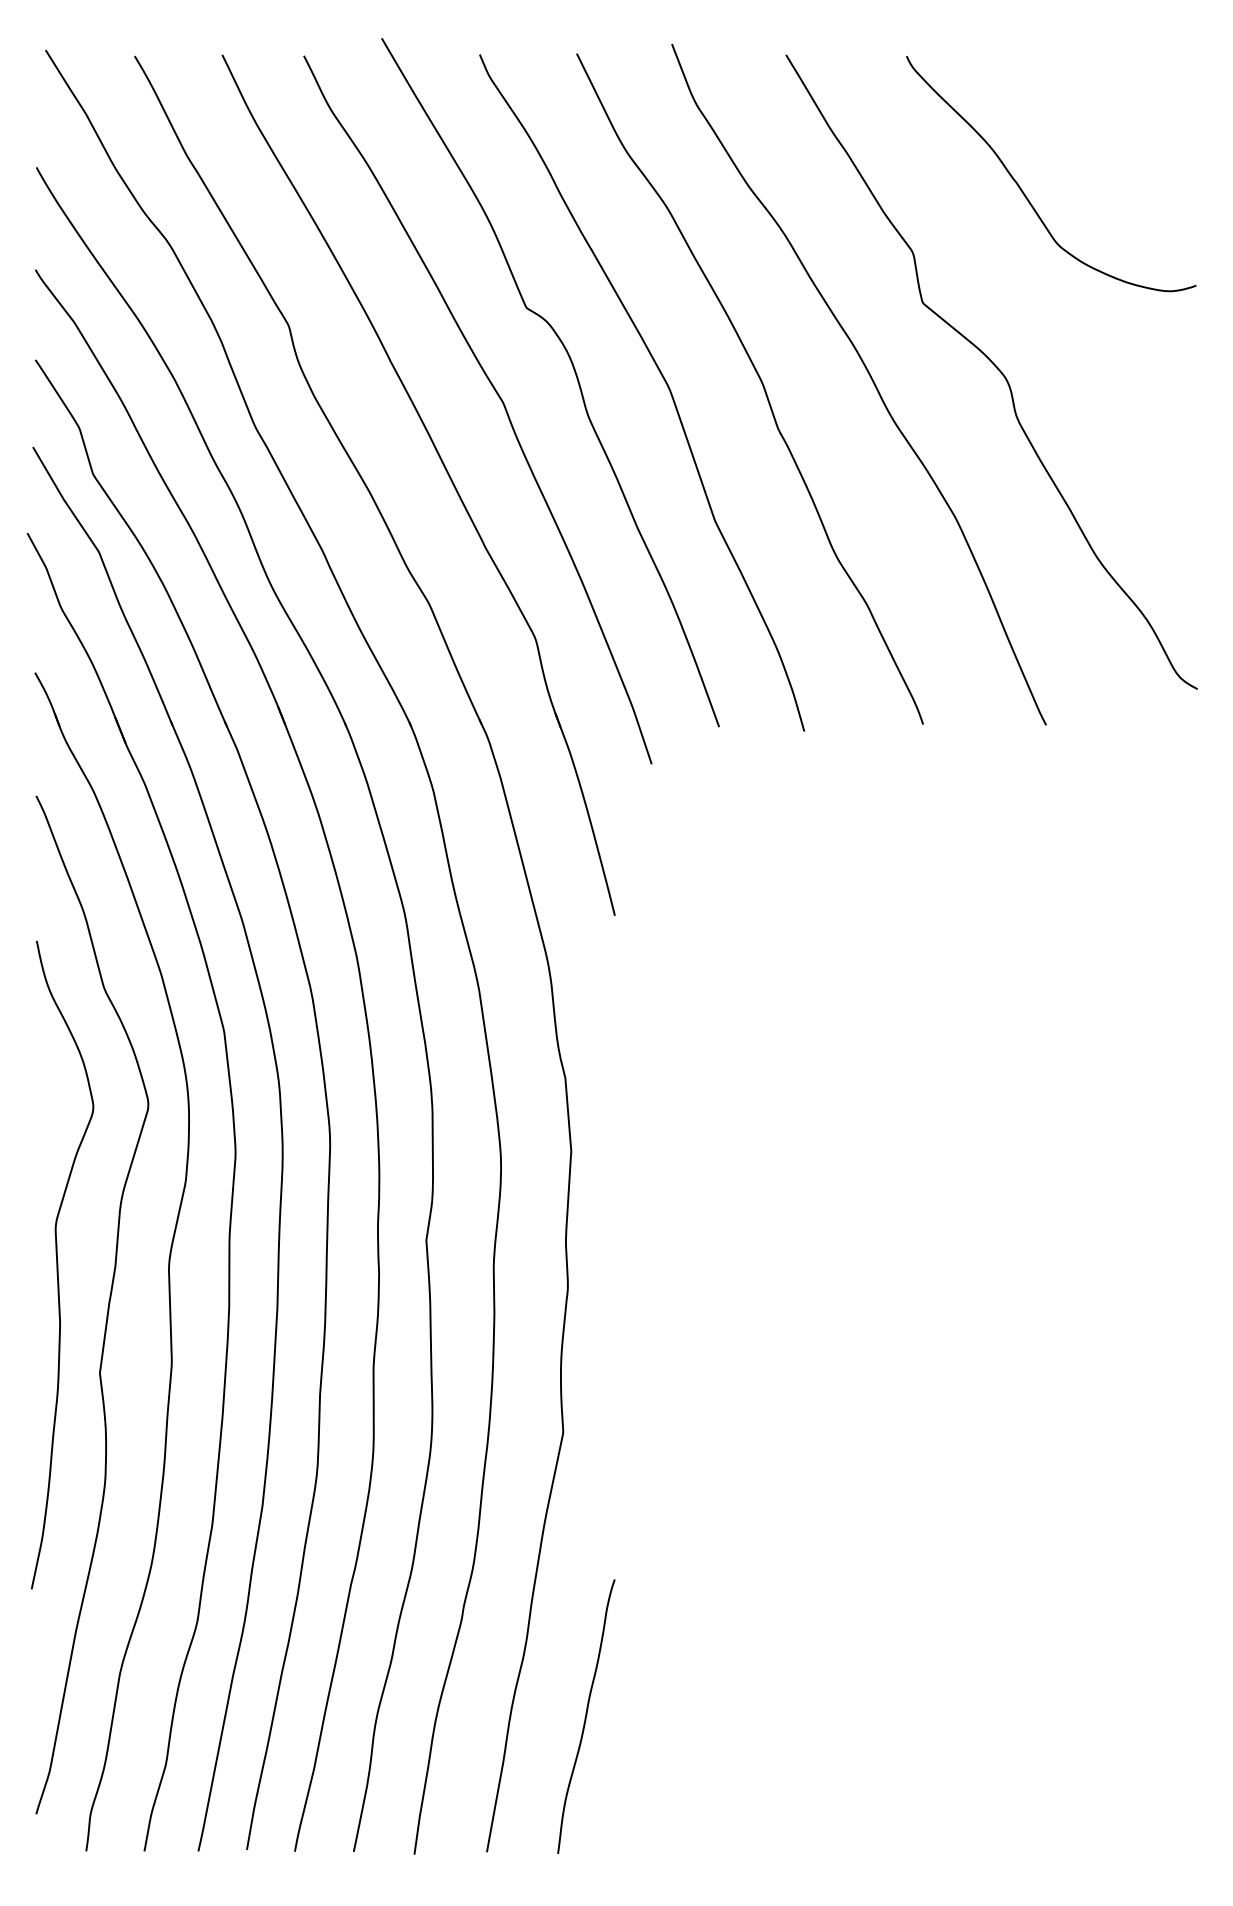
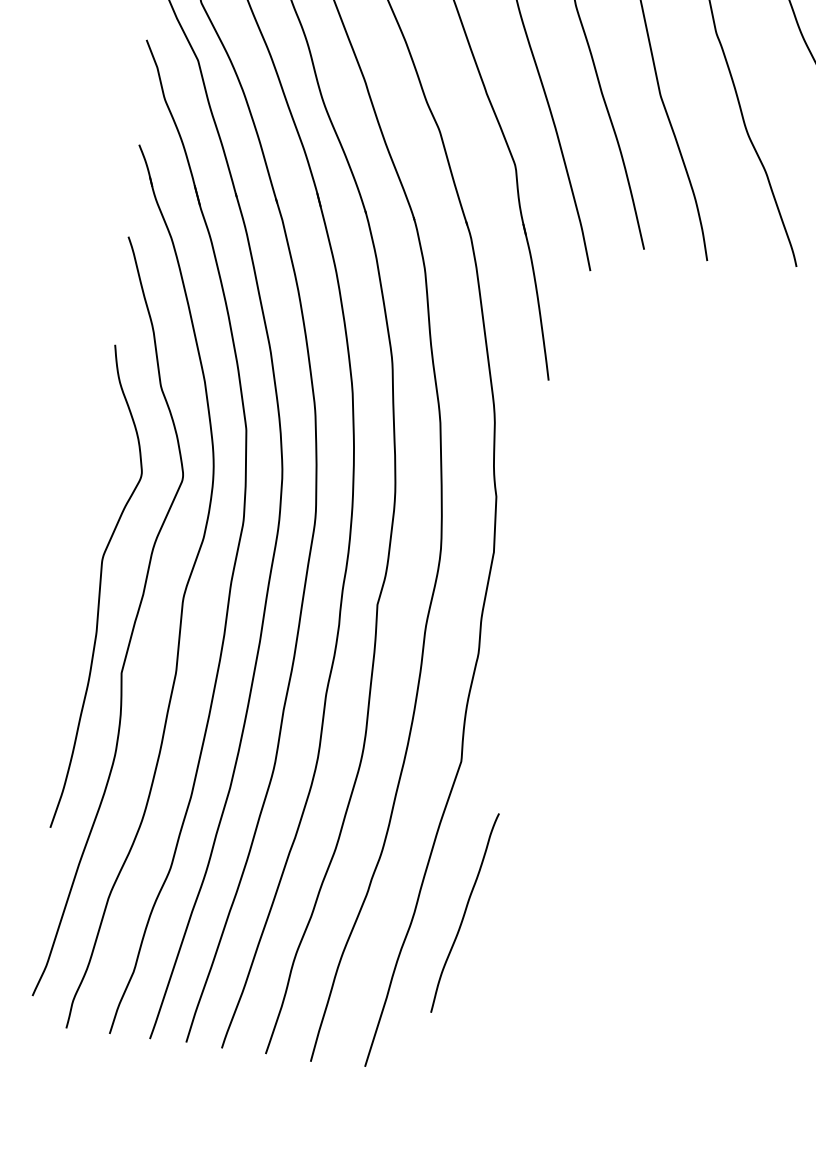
curve: (586, 1716) -> (465, 913), moved

